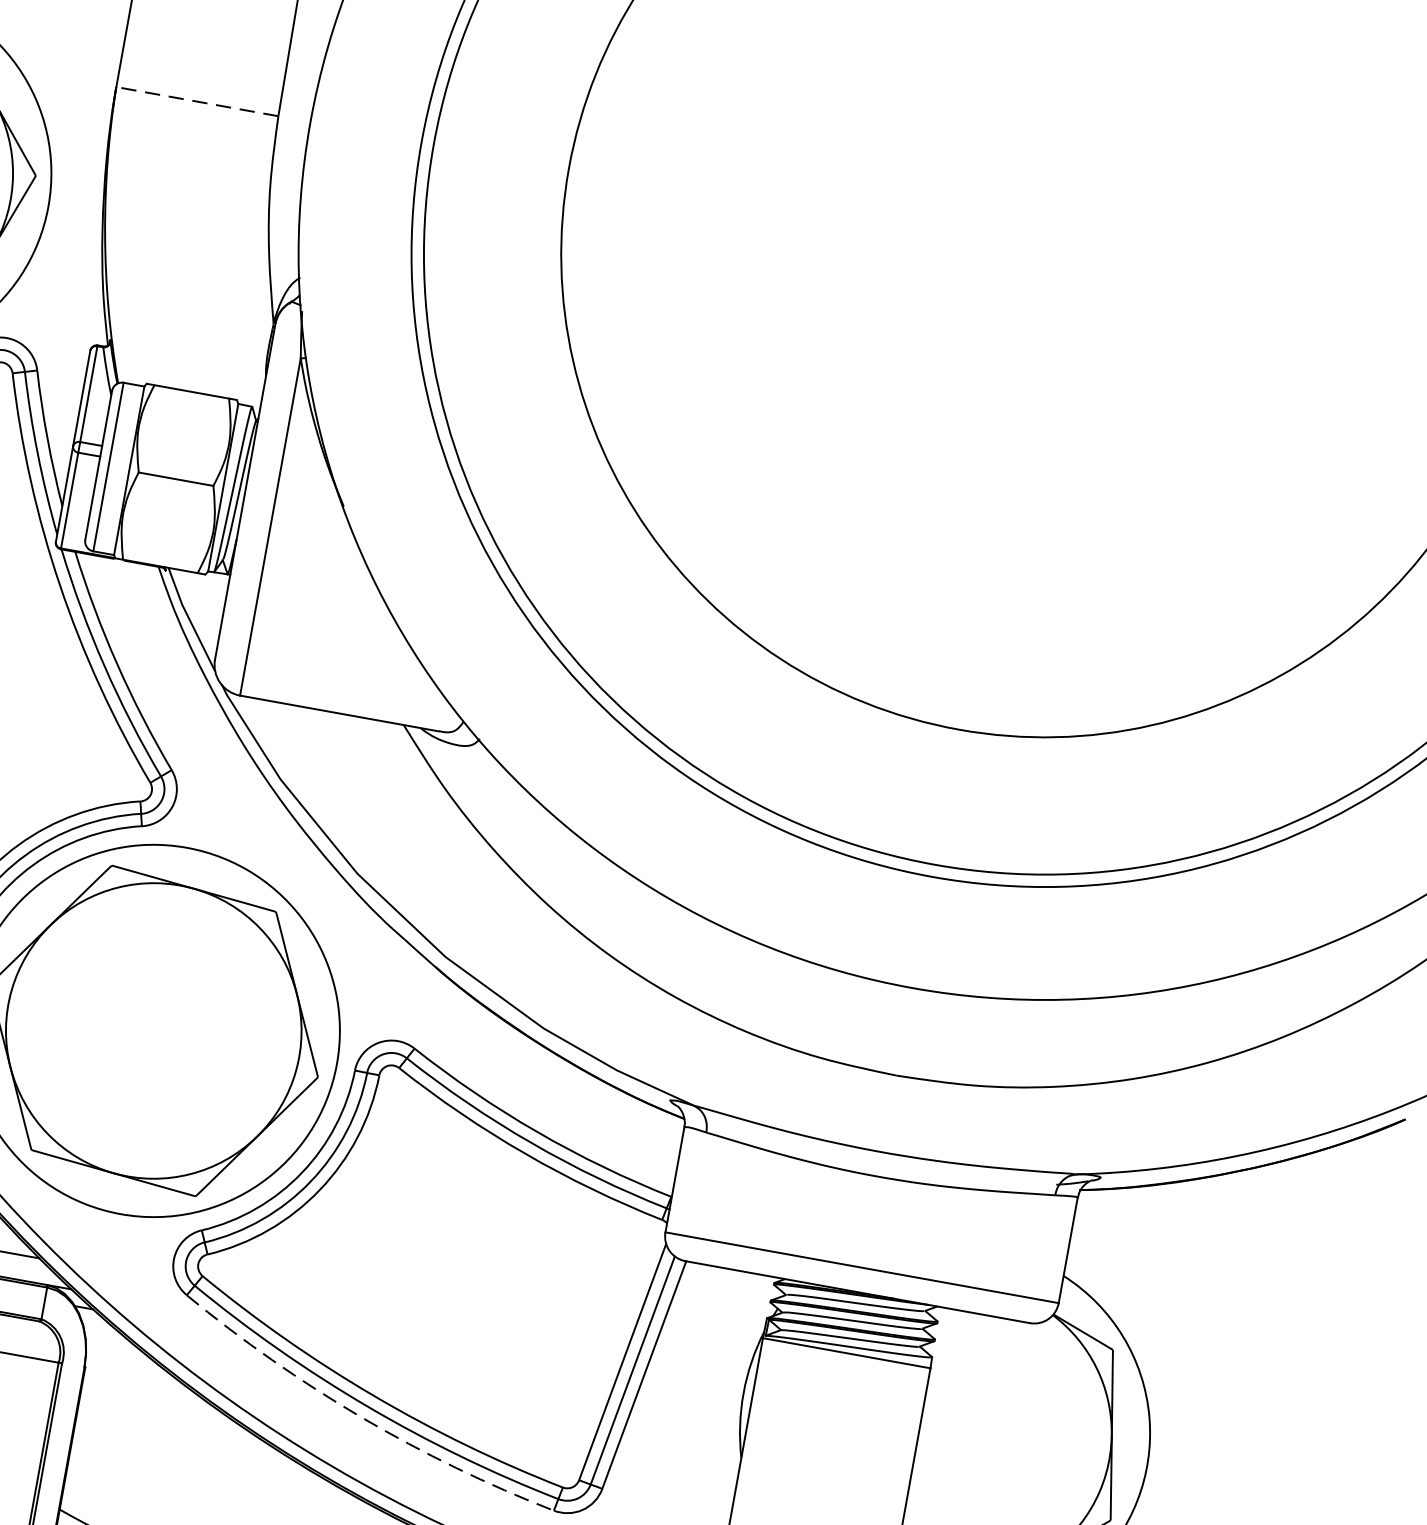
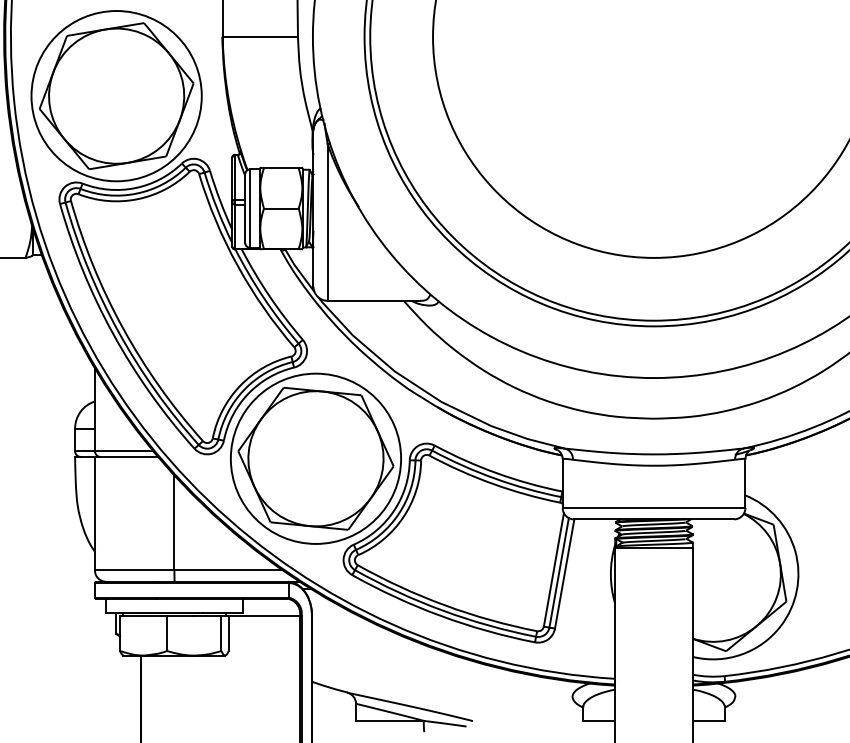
line: (197, 100) -> (260, 36), dashed -> solid
arc: (361, 1416) -> (440, 615), dashed -> solid

